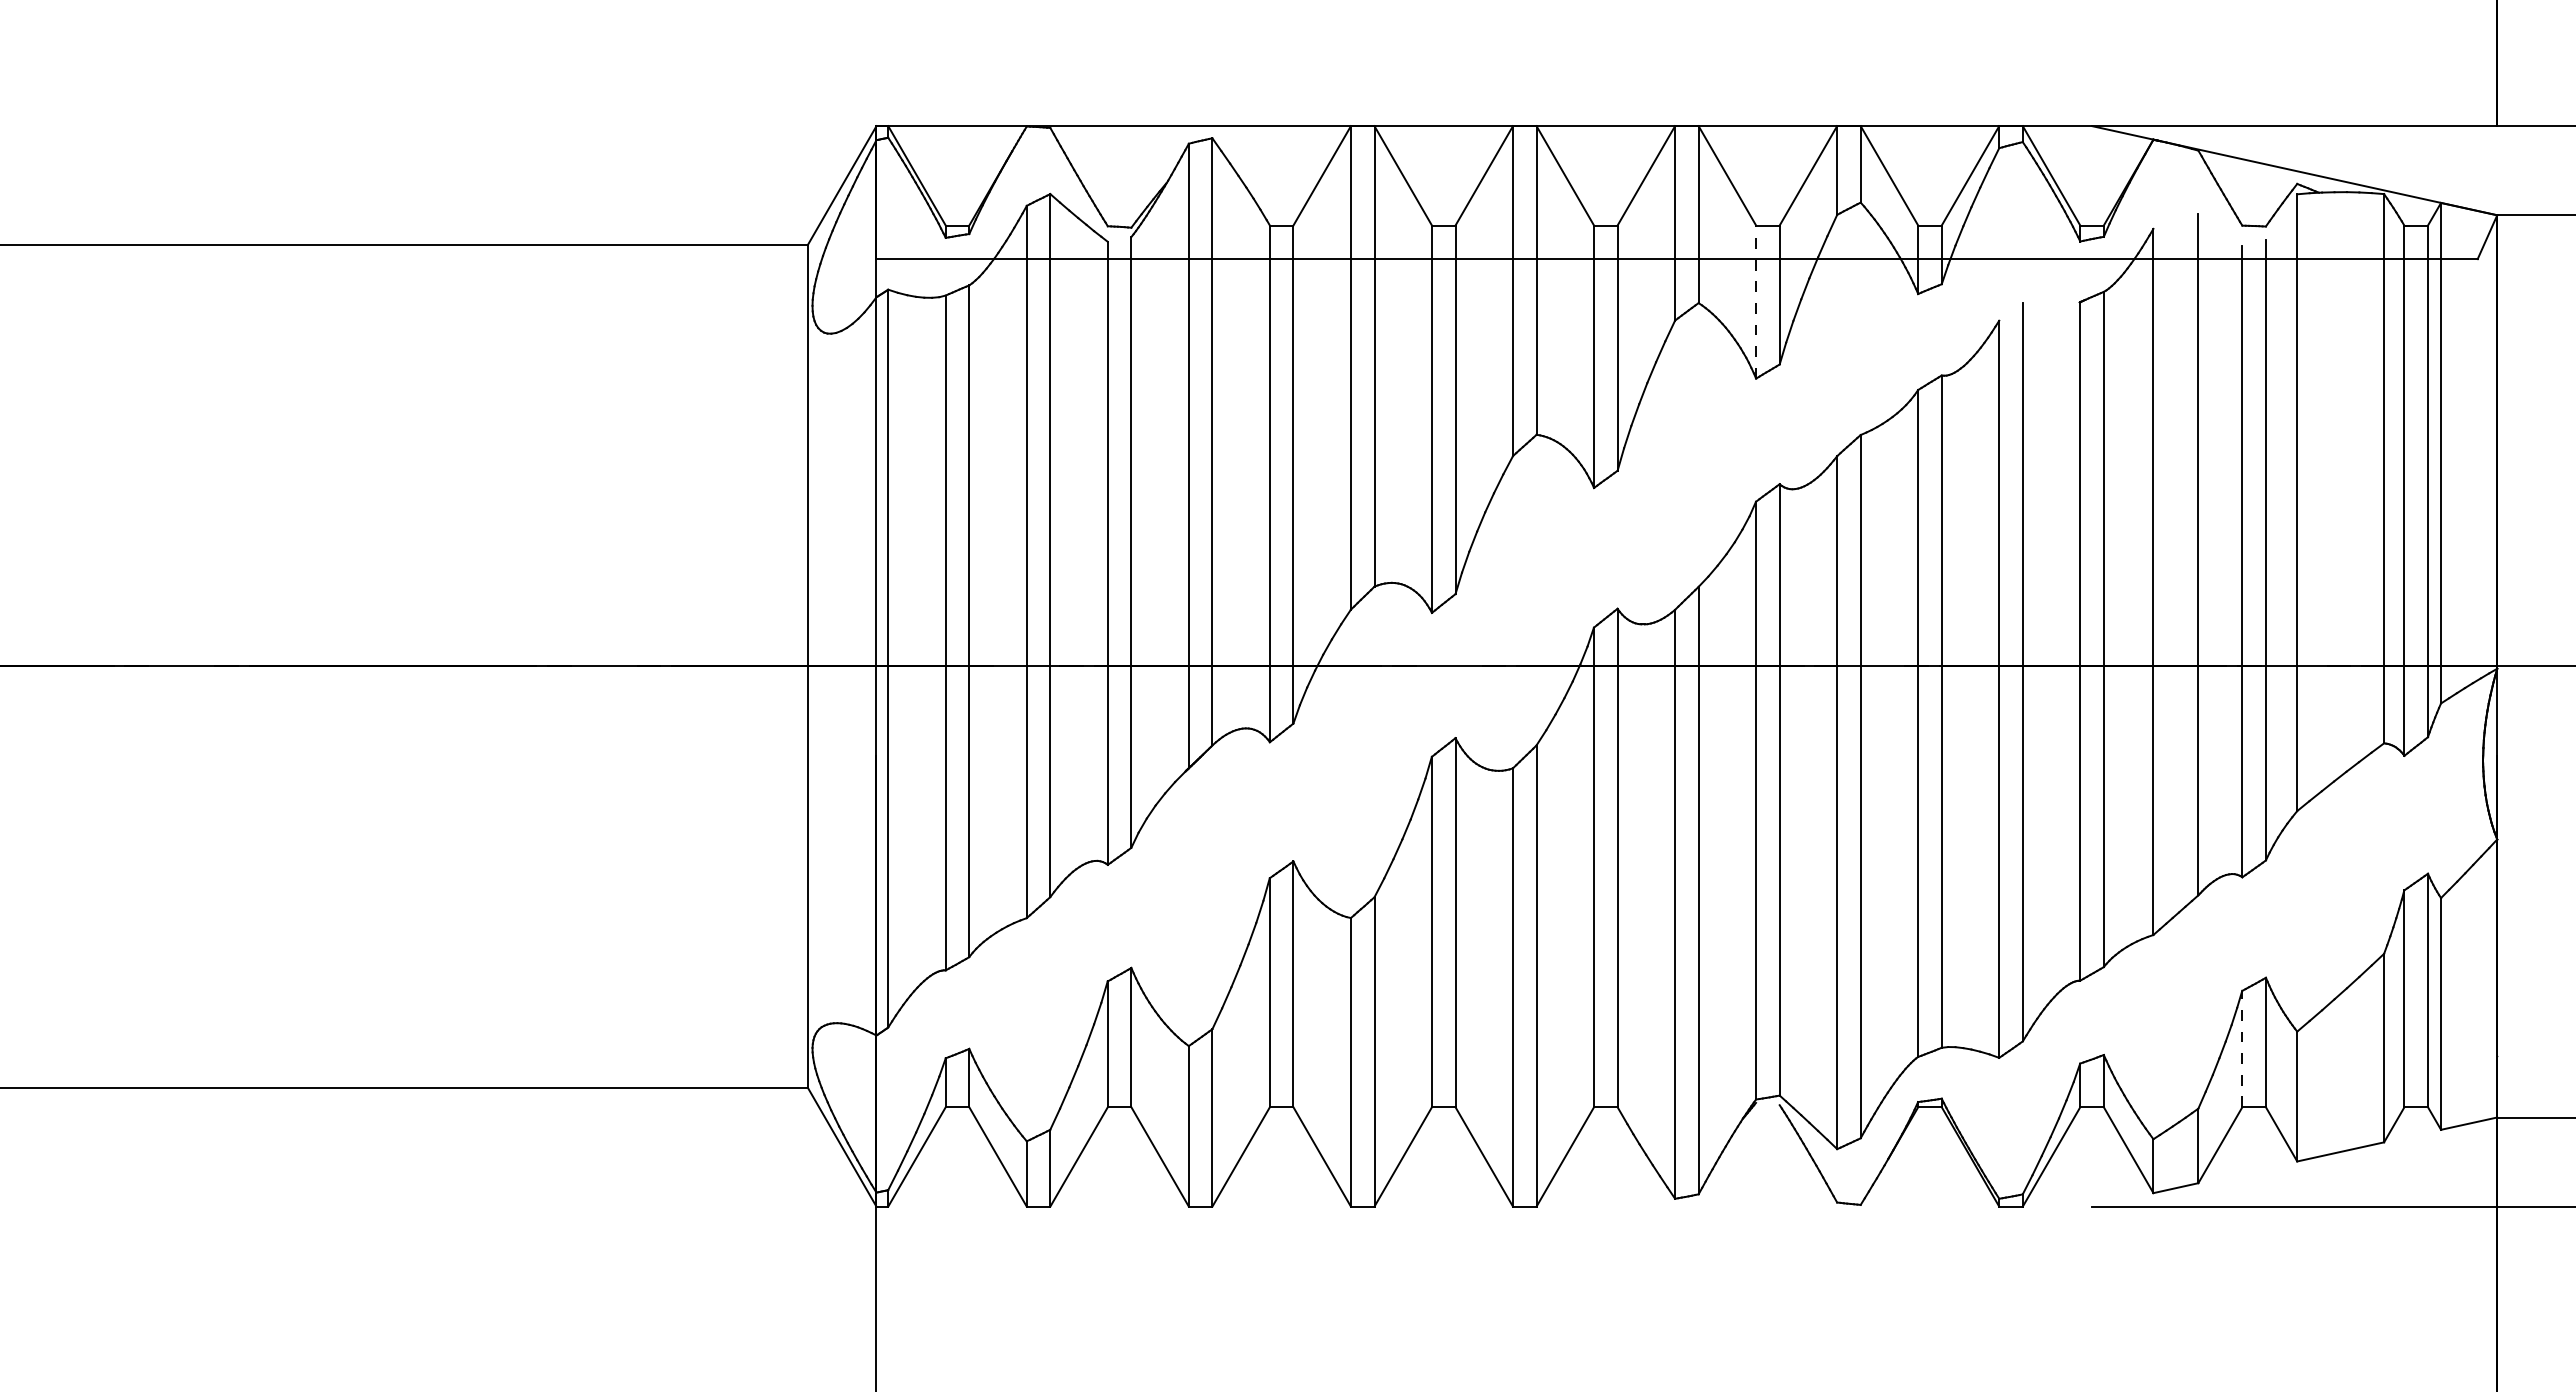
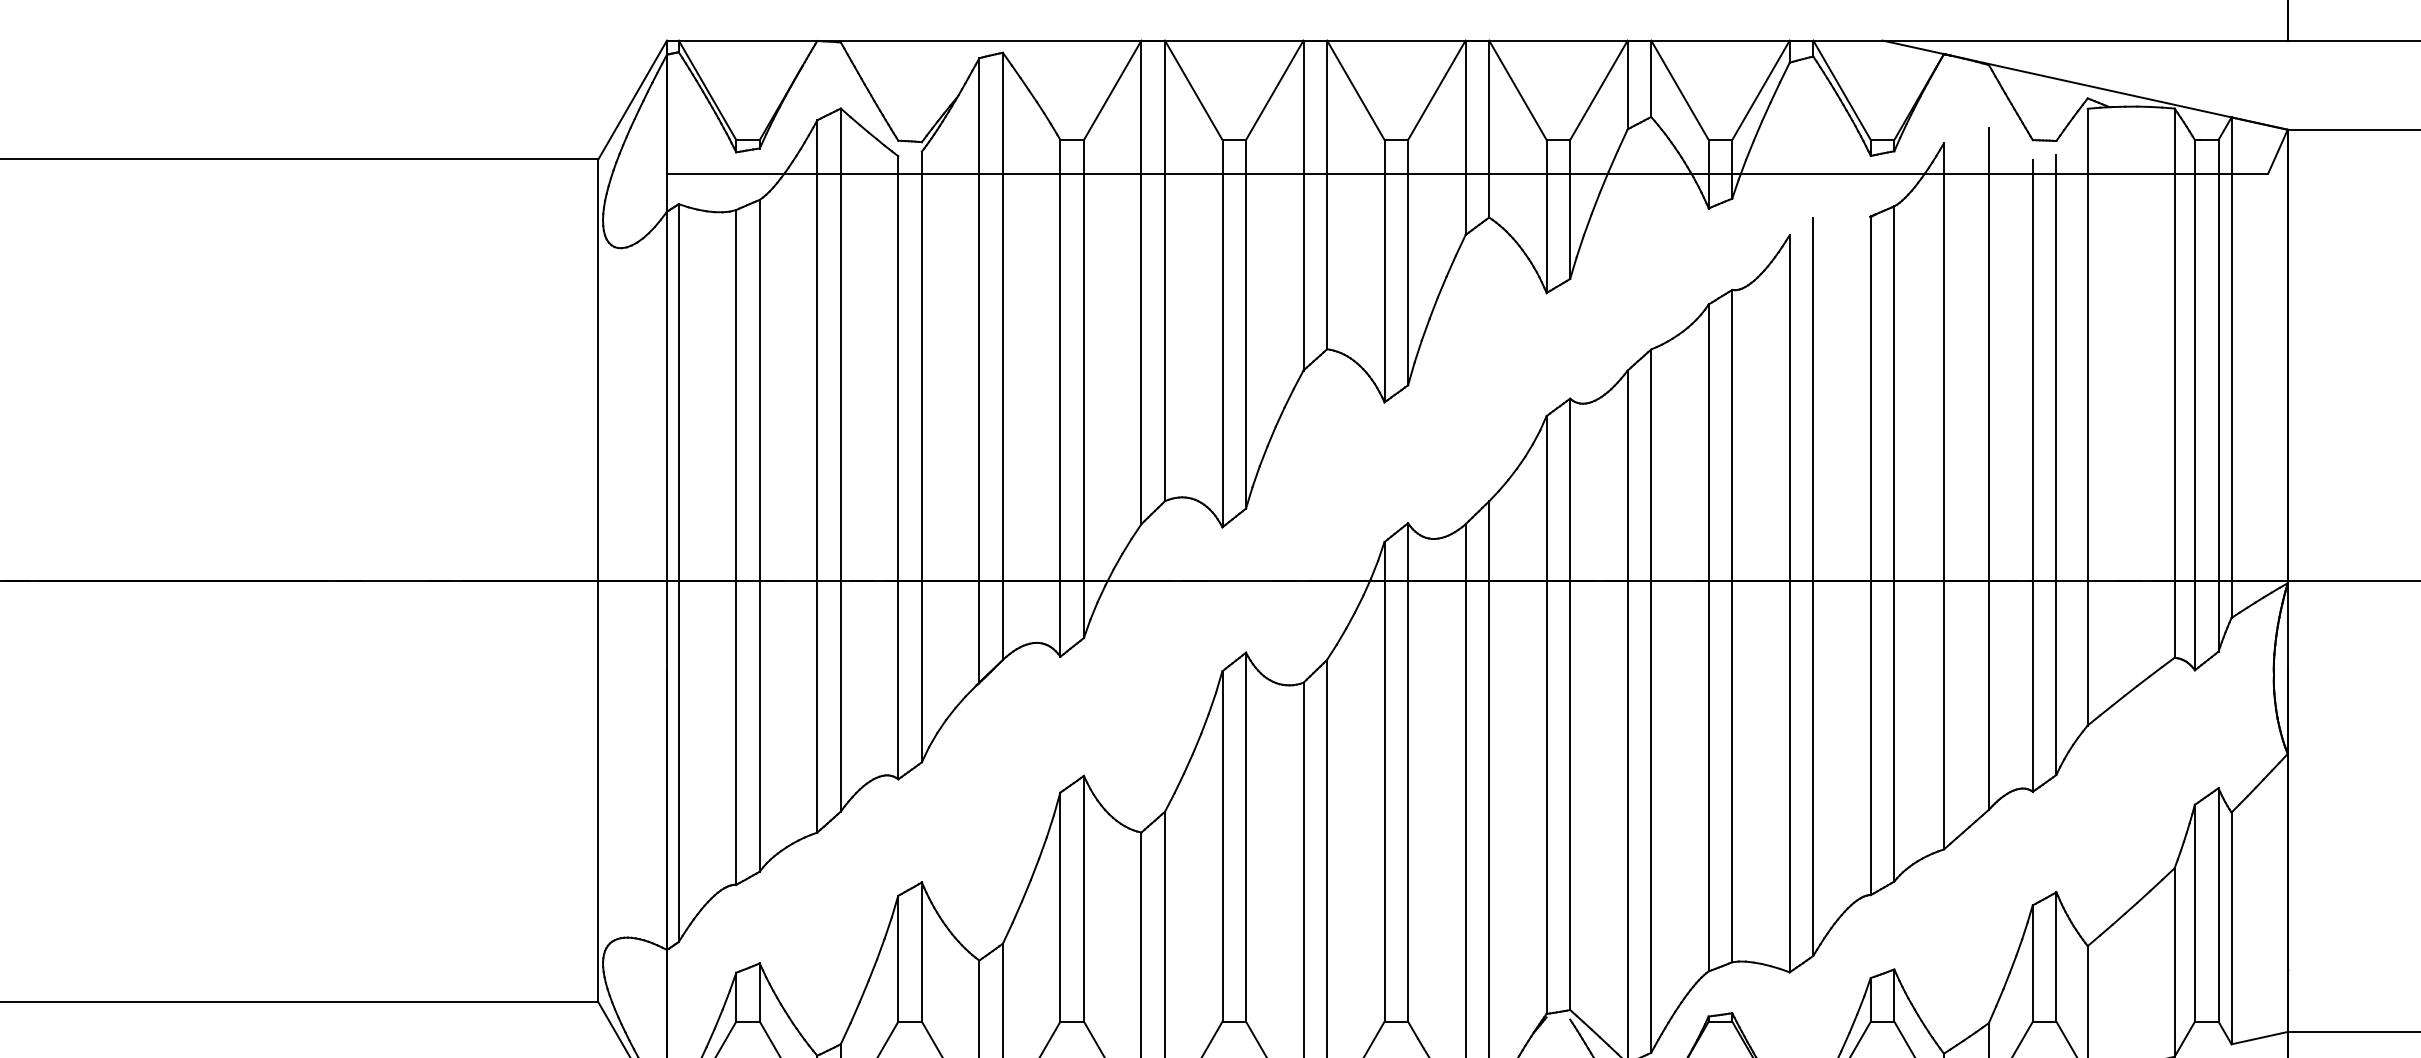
line: (1756, 302) -> (1547, 216), dashed -> solid
line: (2242, 1048) -> (2033, 962), dashed -> solid

